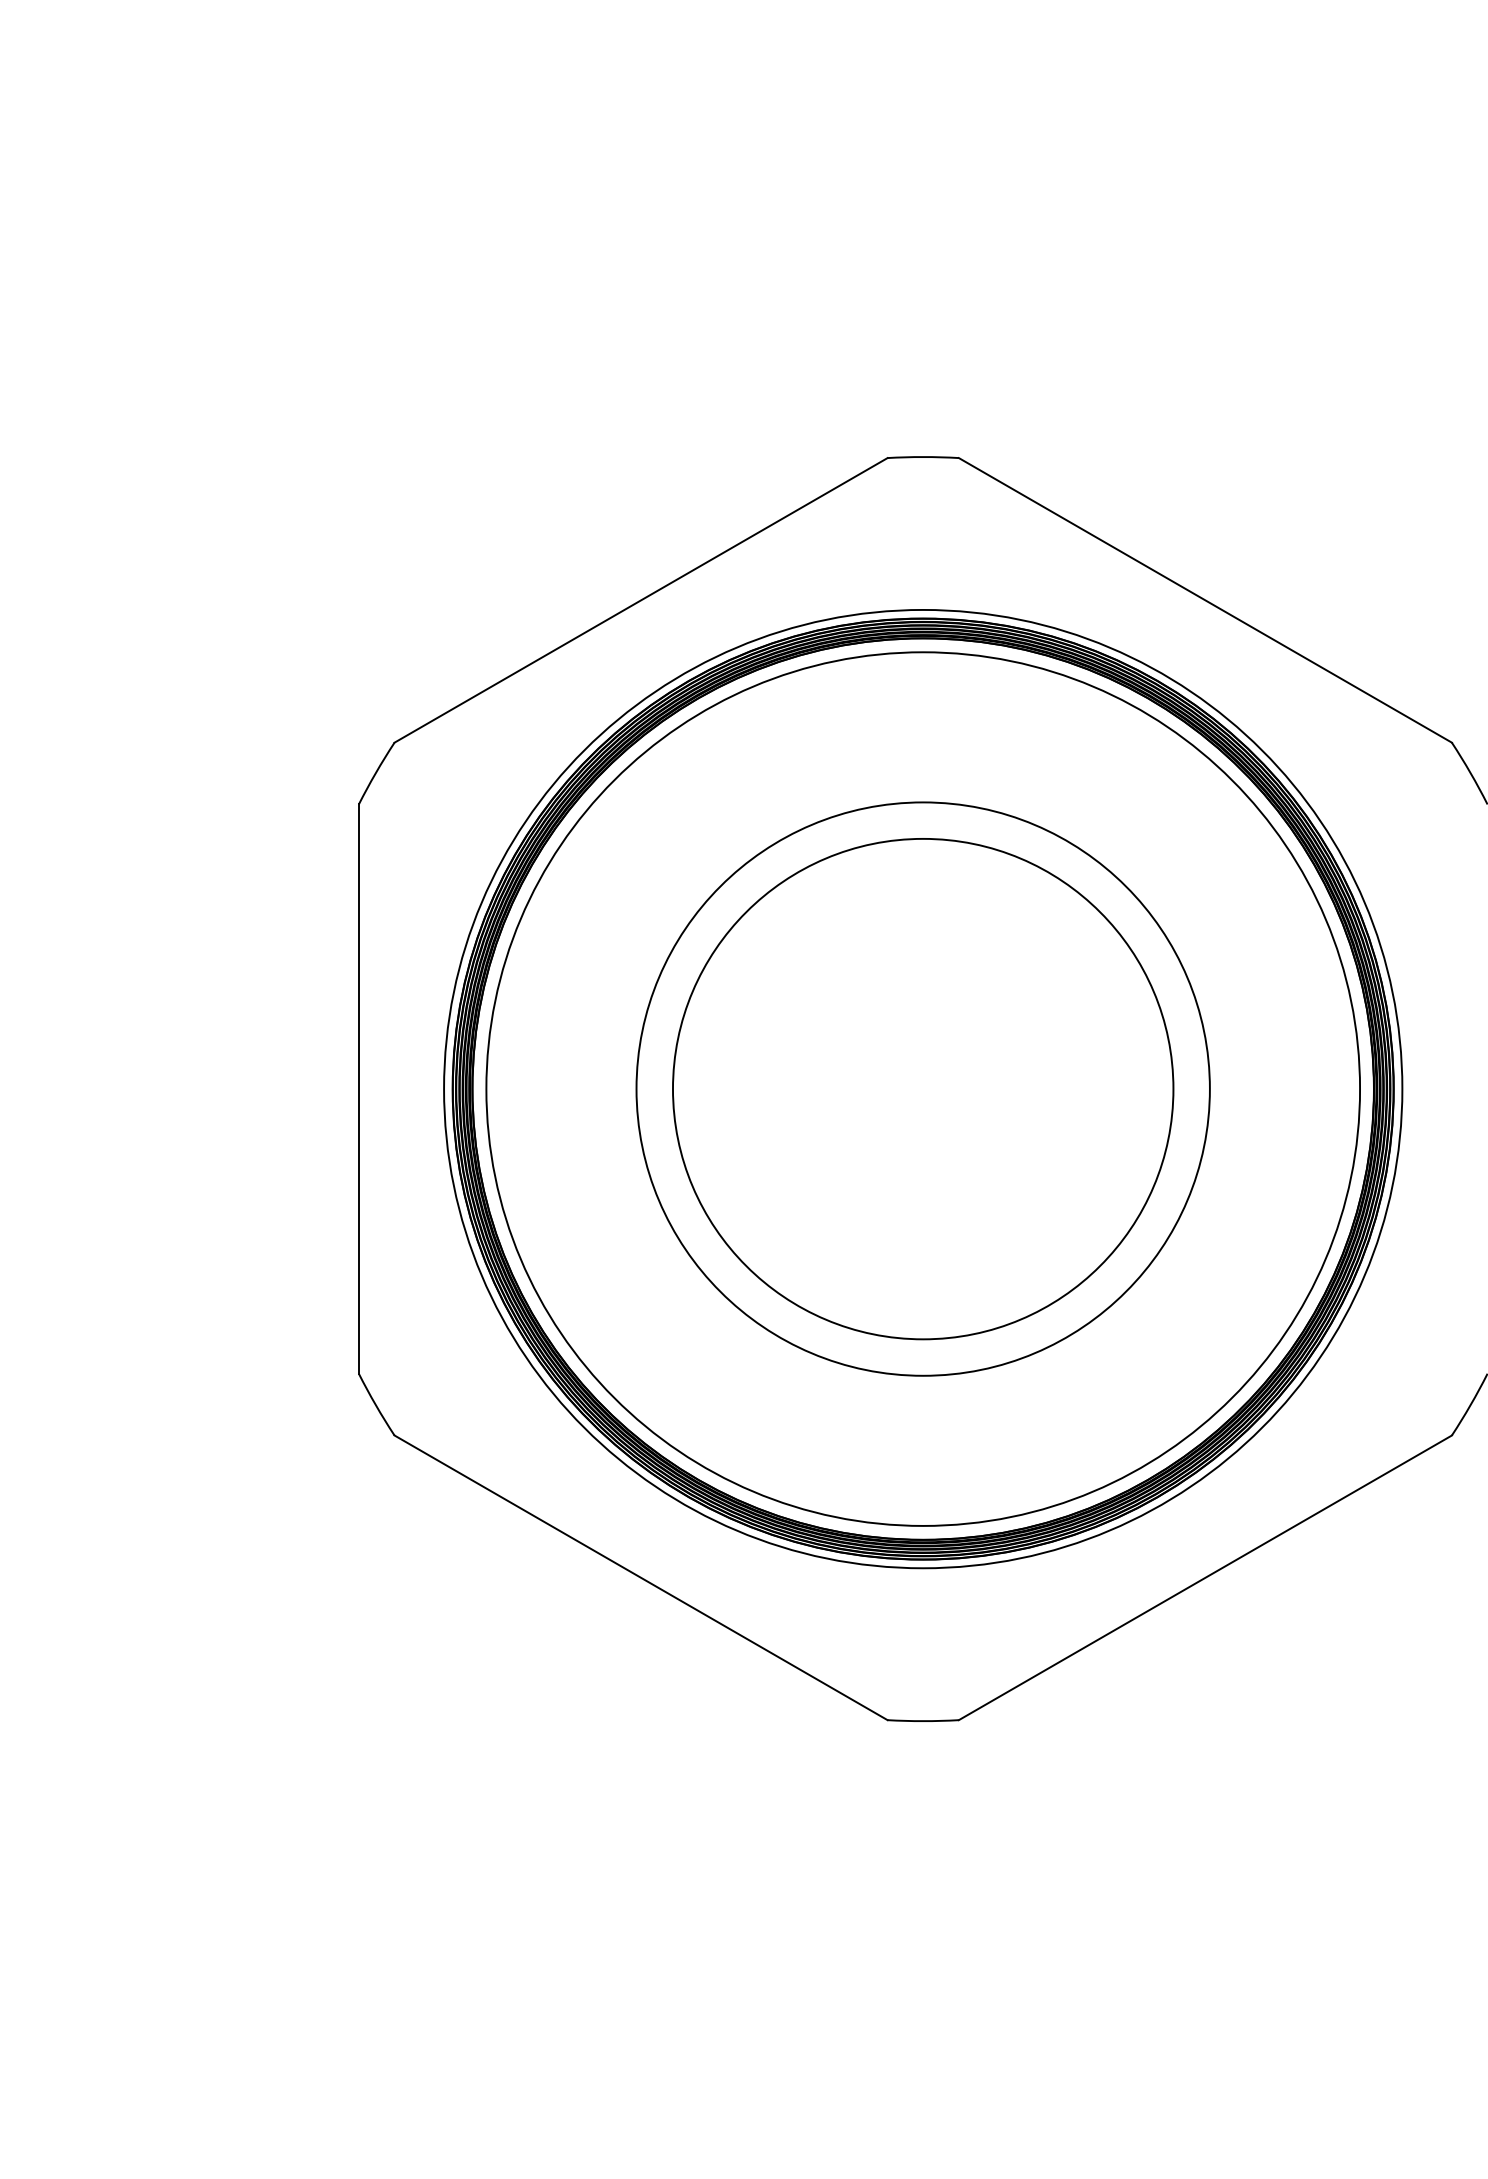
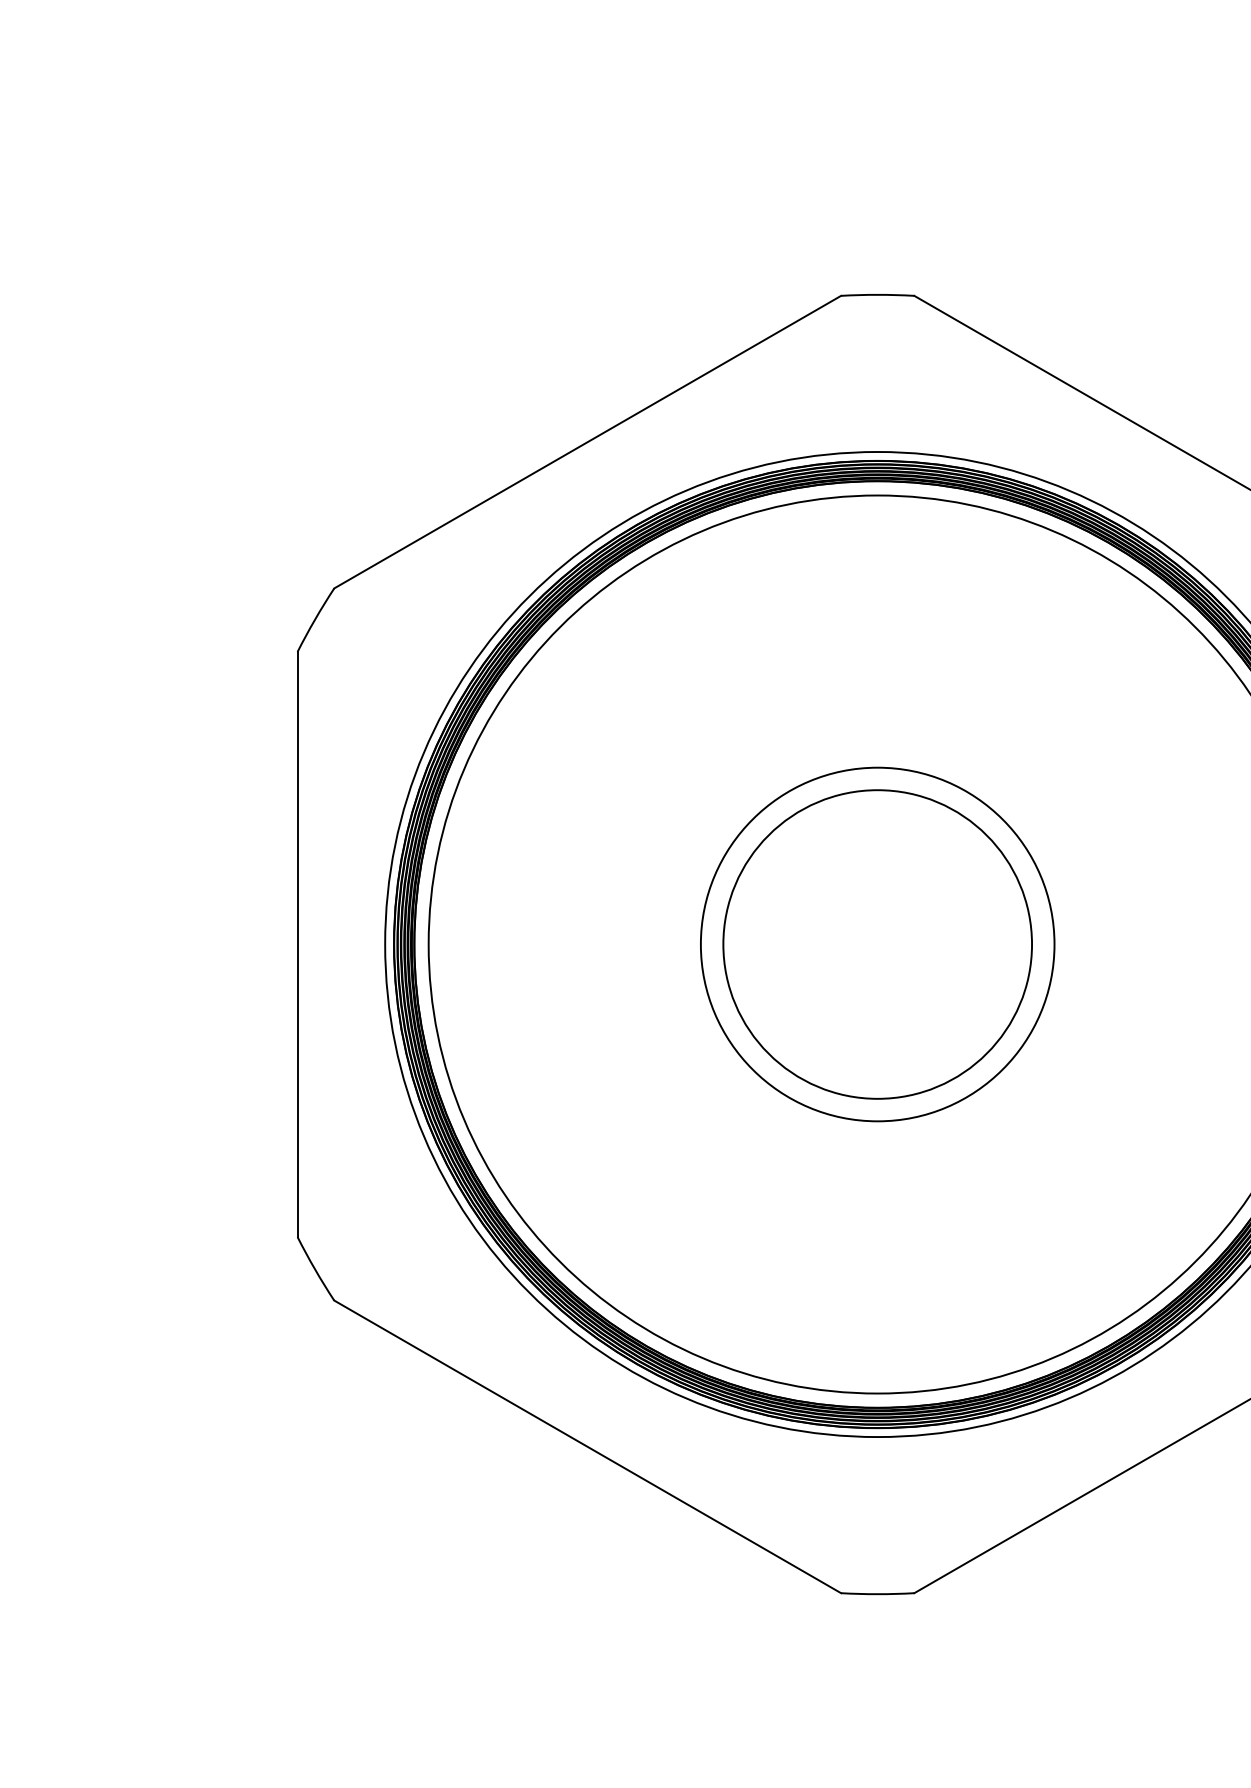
circle: (922, 1088) -> (876, 943), size x0.6
circle: (922, 1088) -> (876, 943), size x0.6

